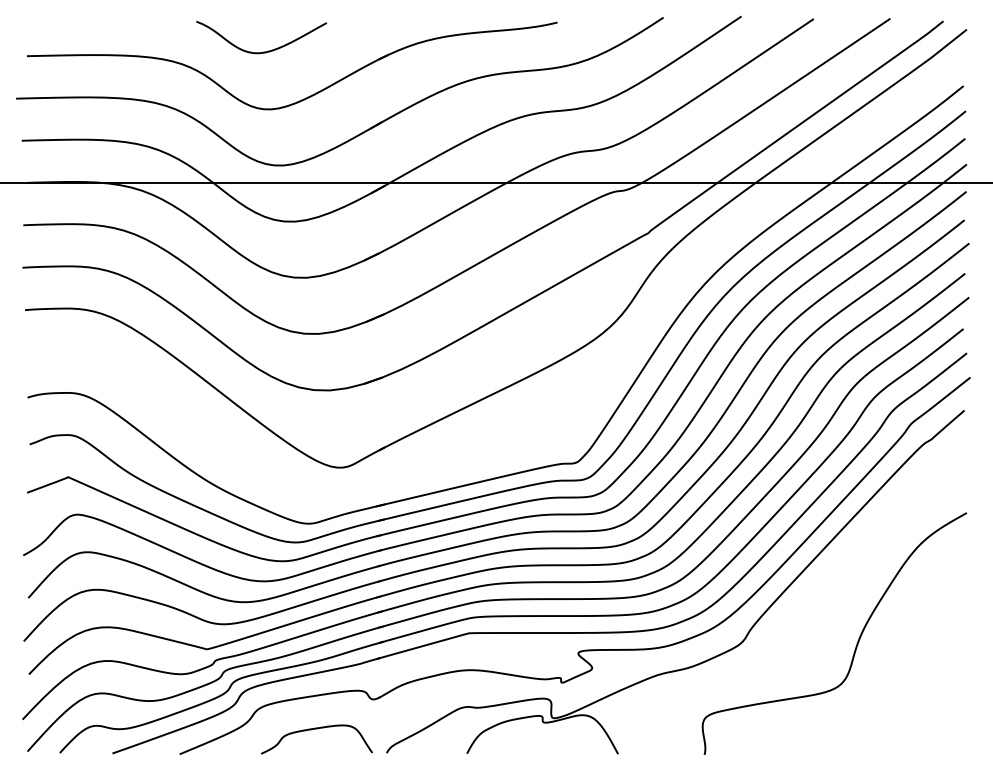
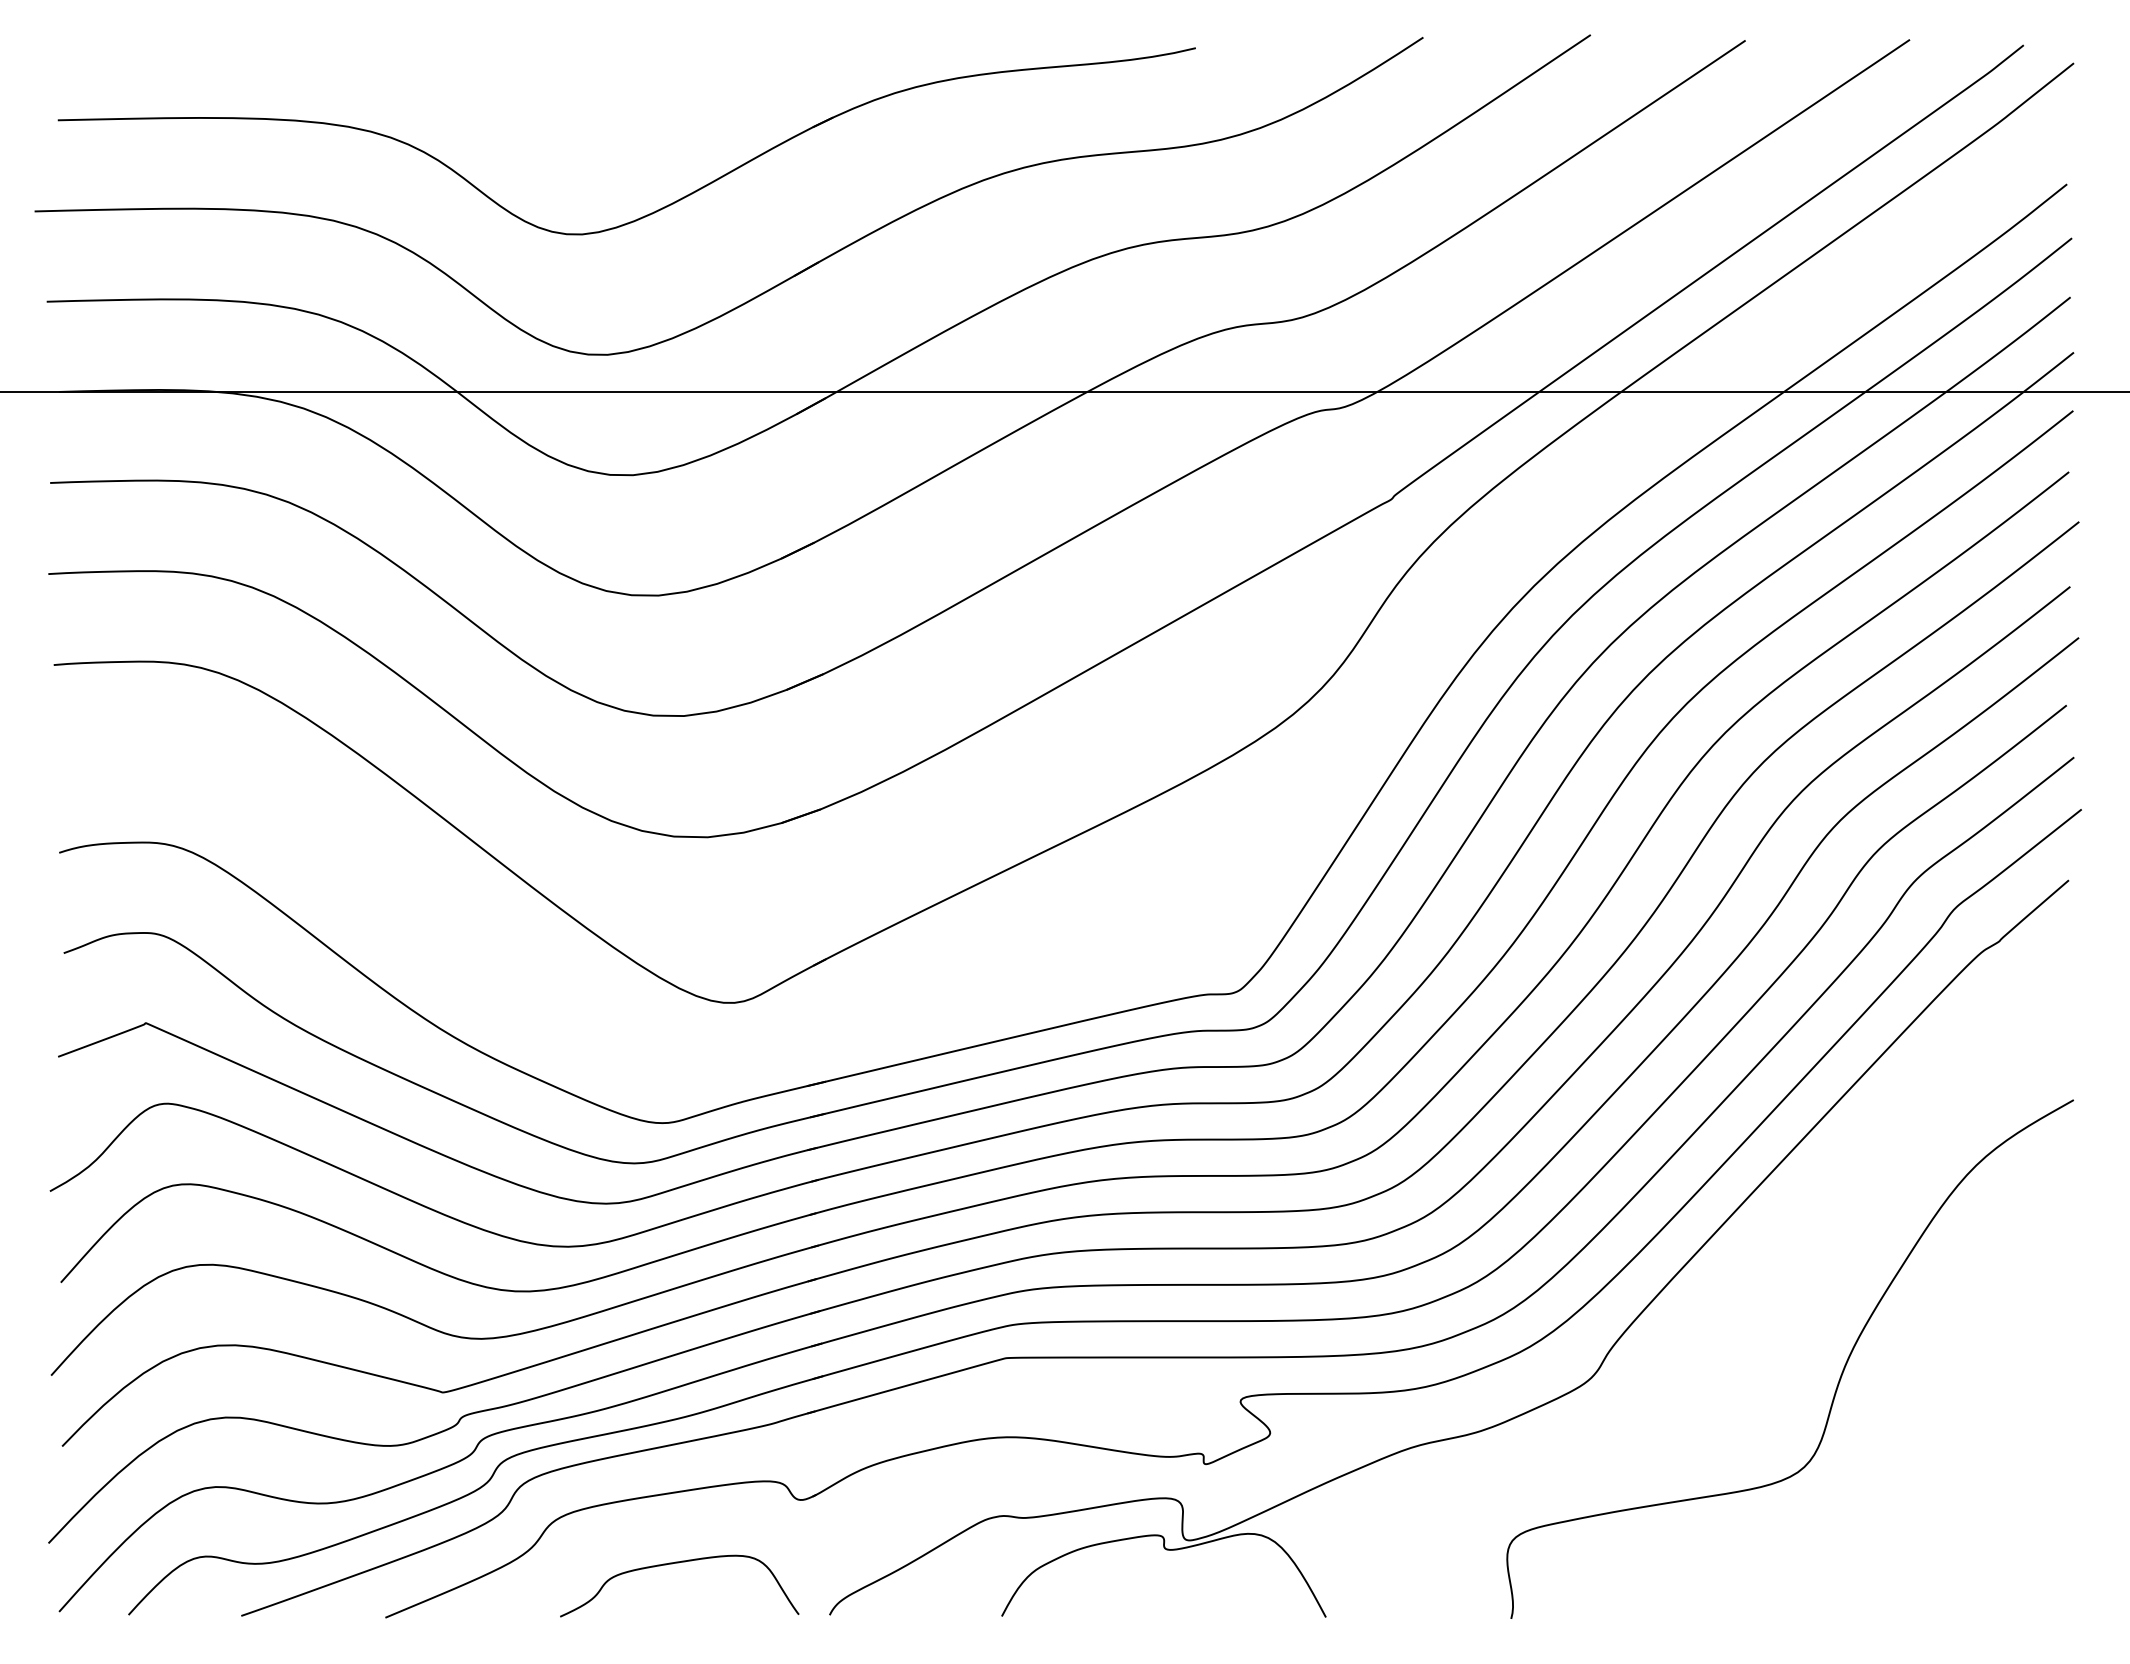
curve: (263, 51) -> (565, 110), removed

